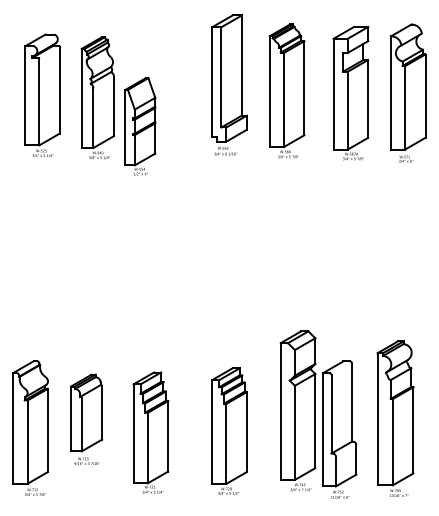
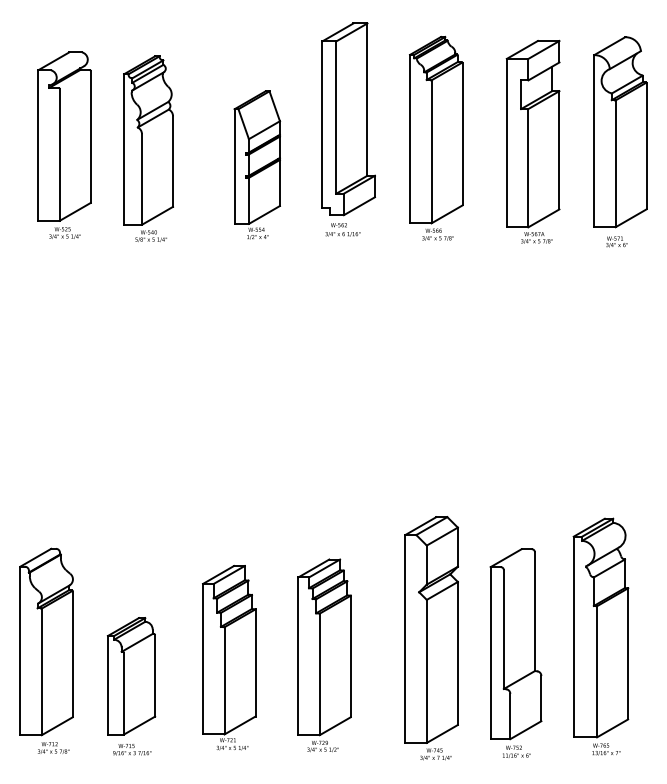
part: (140, 126) -> (257, 164), moved
part: (297, 410) -> (430, 637), moved
part: (86, 418) -> (131, 684), moved
part: (229, 430) -> (324, 654), moved

